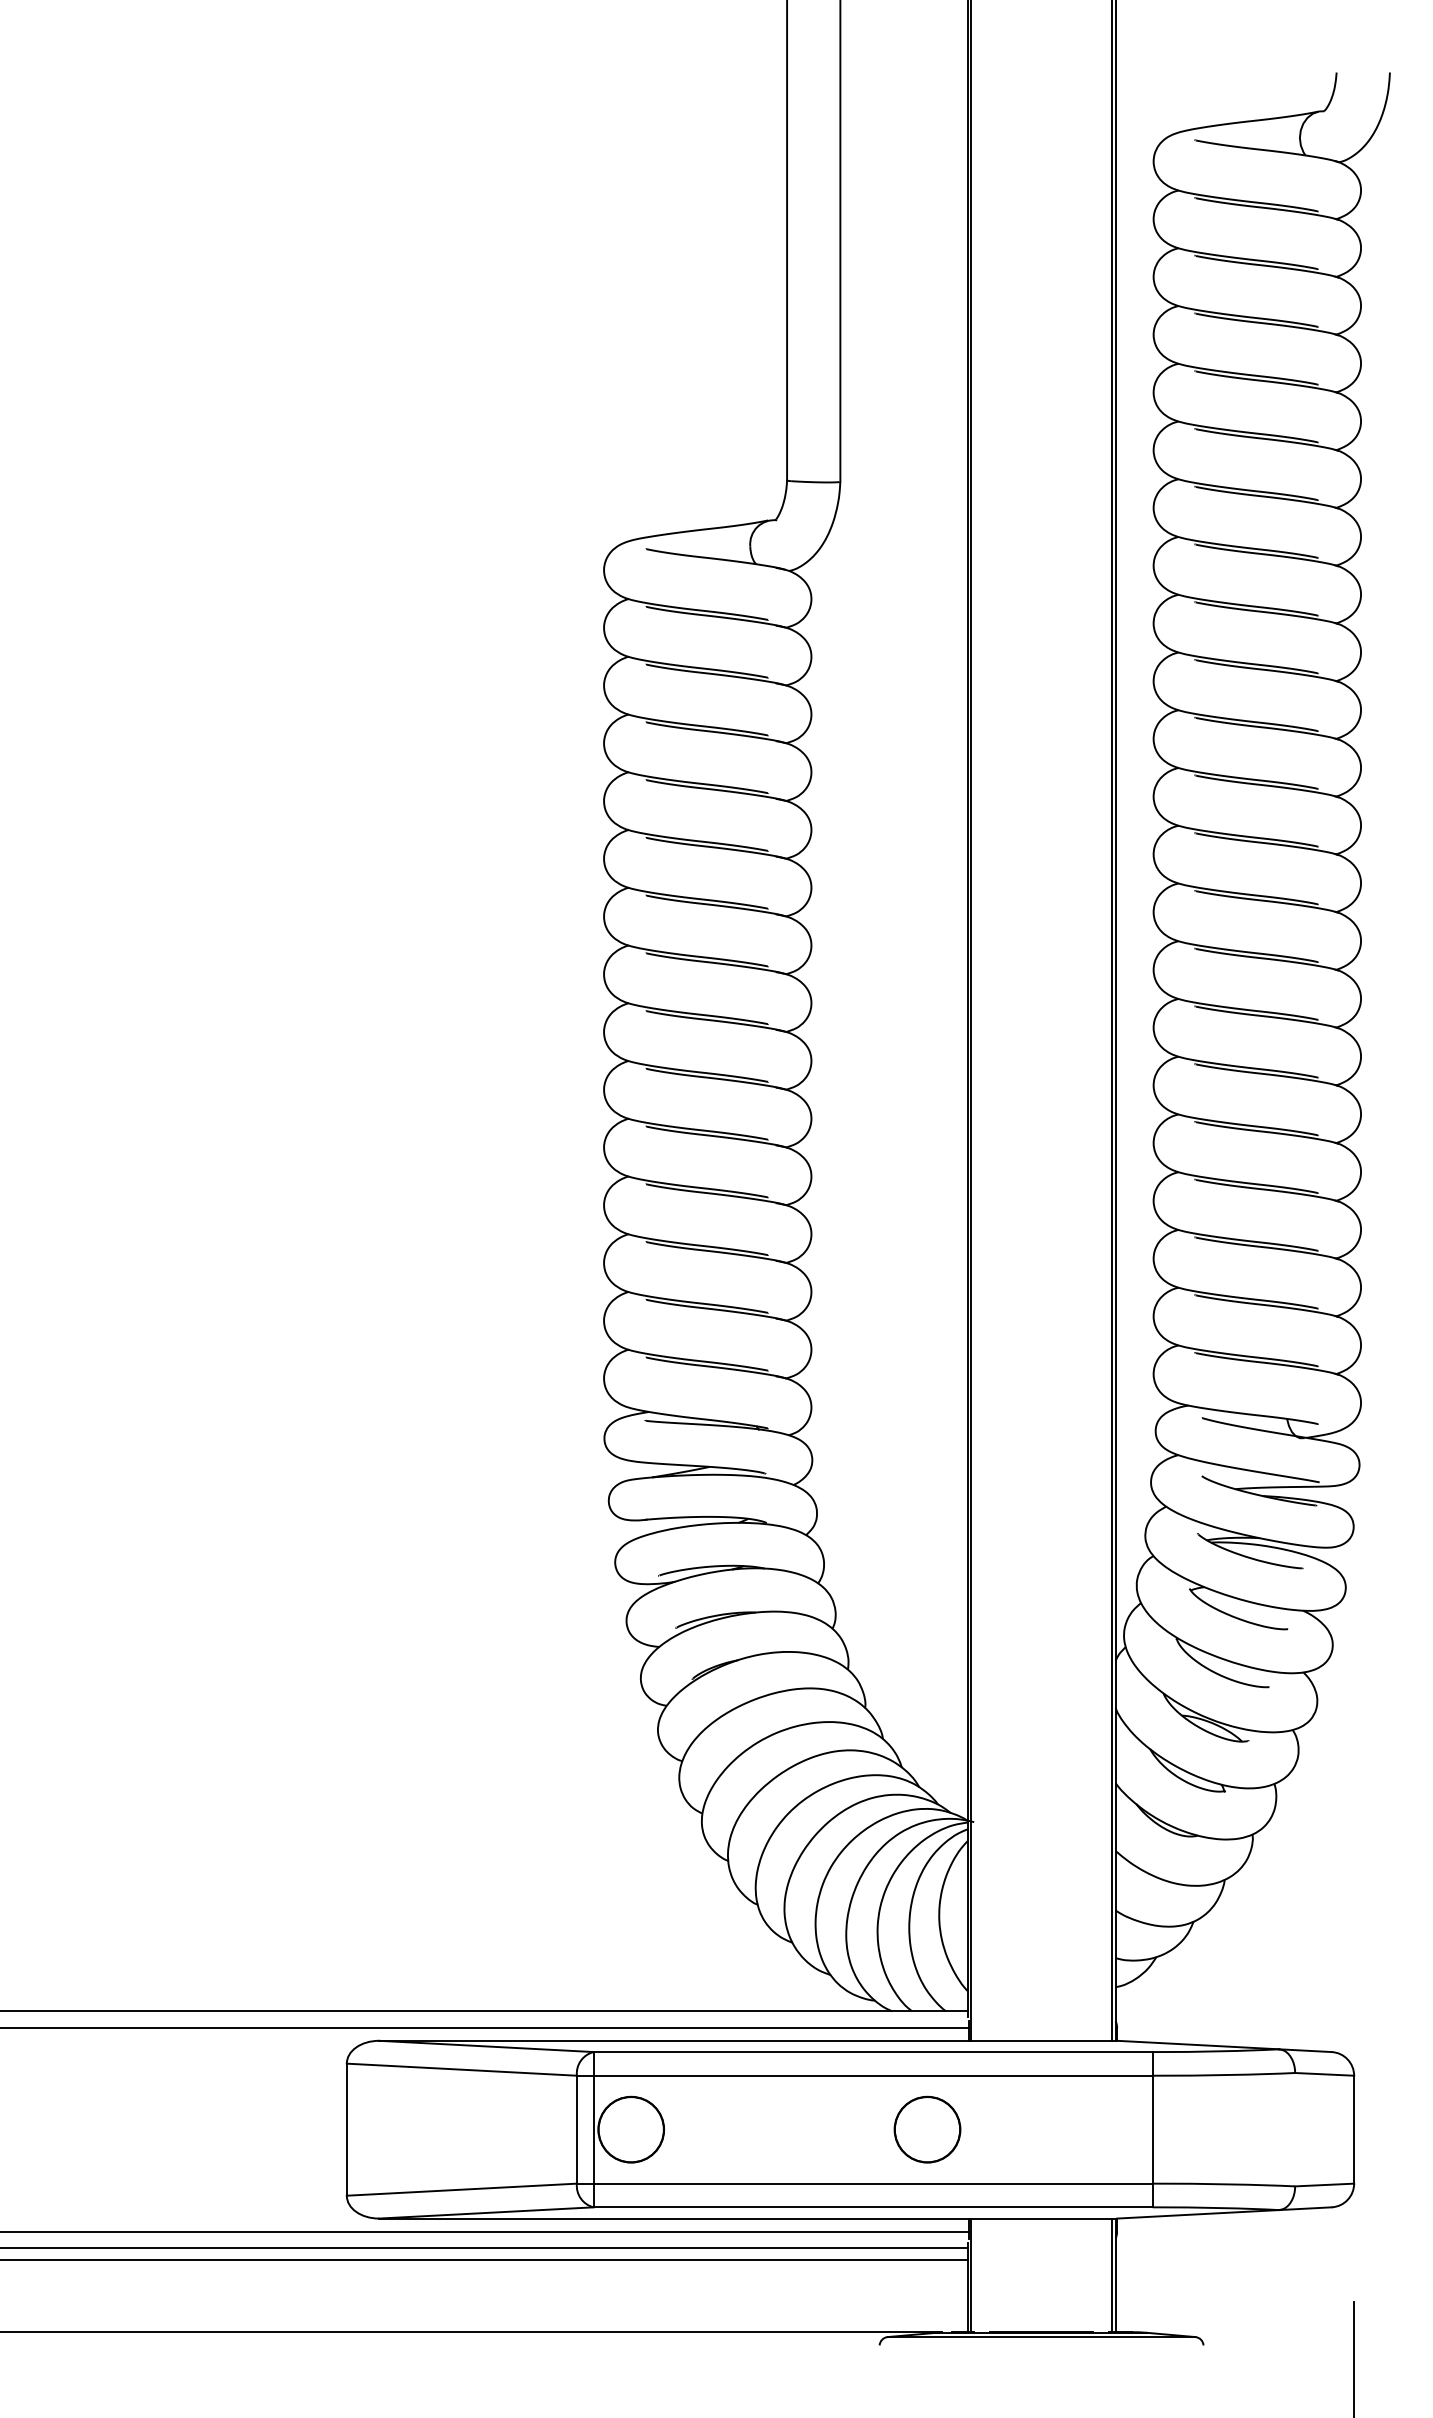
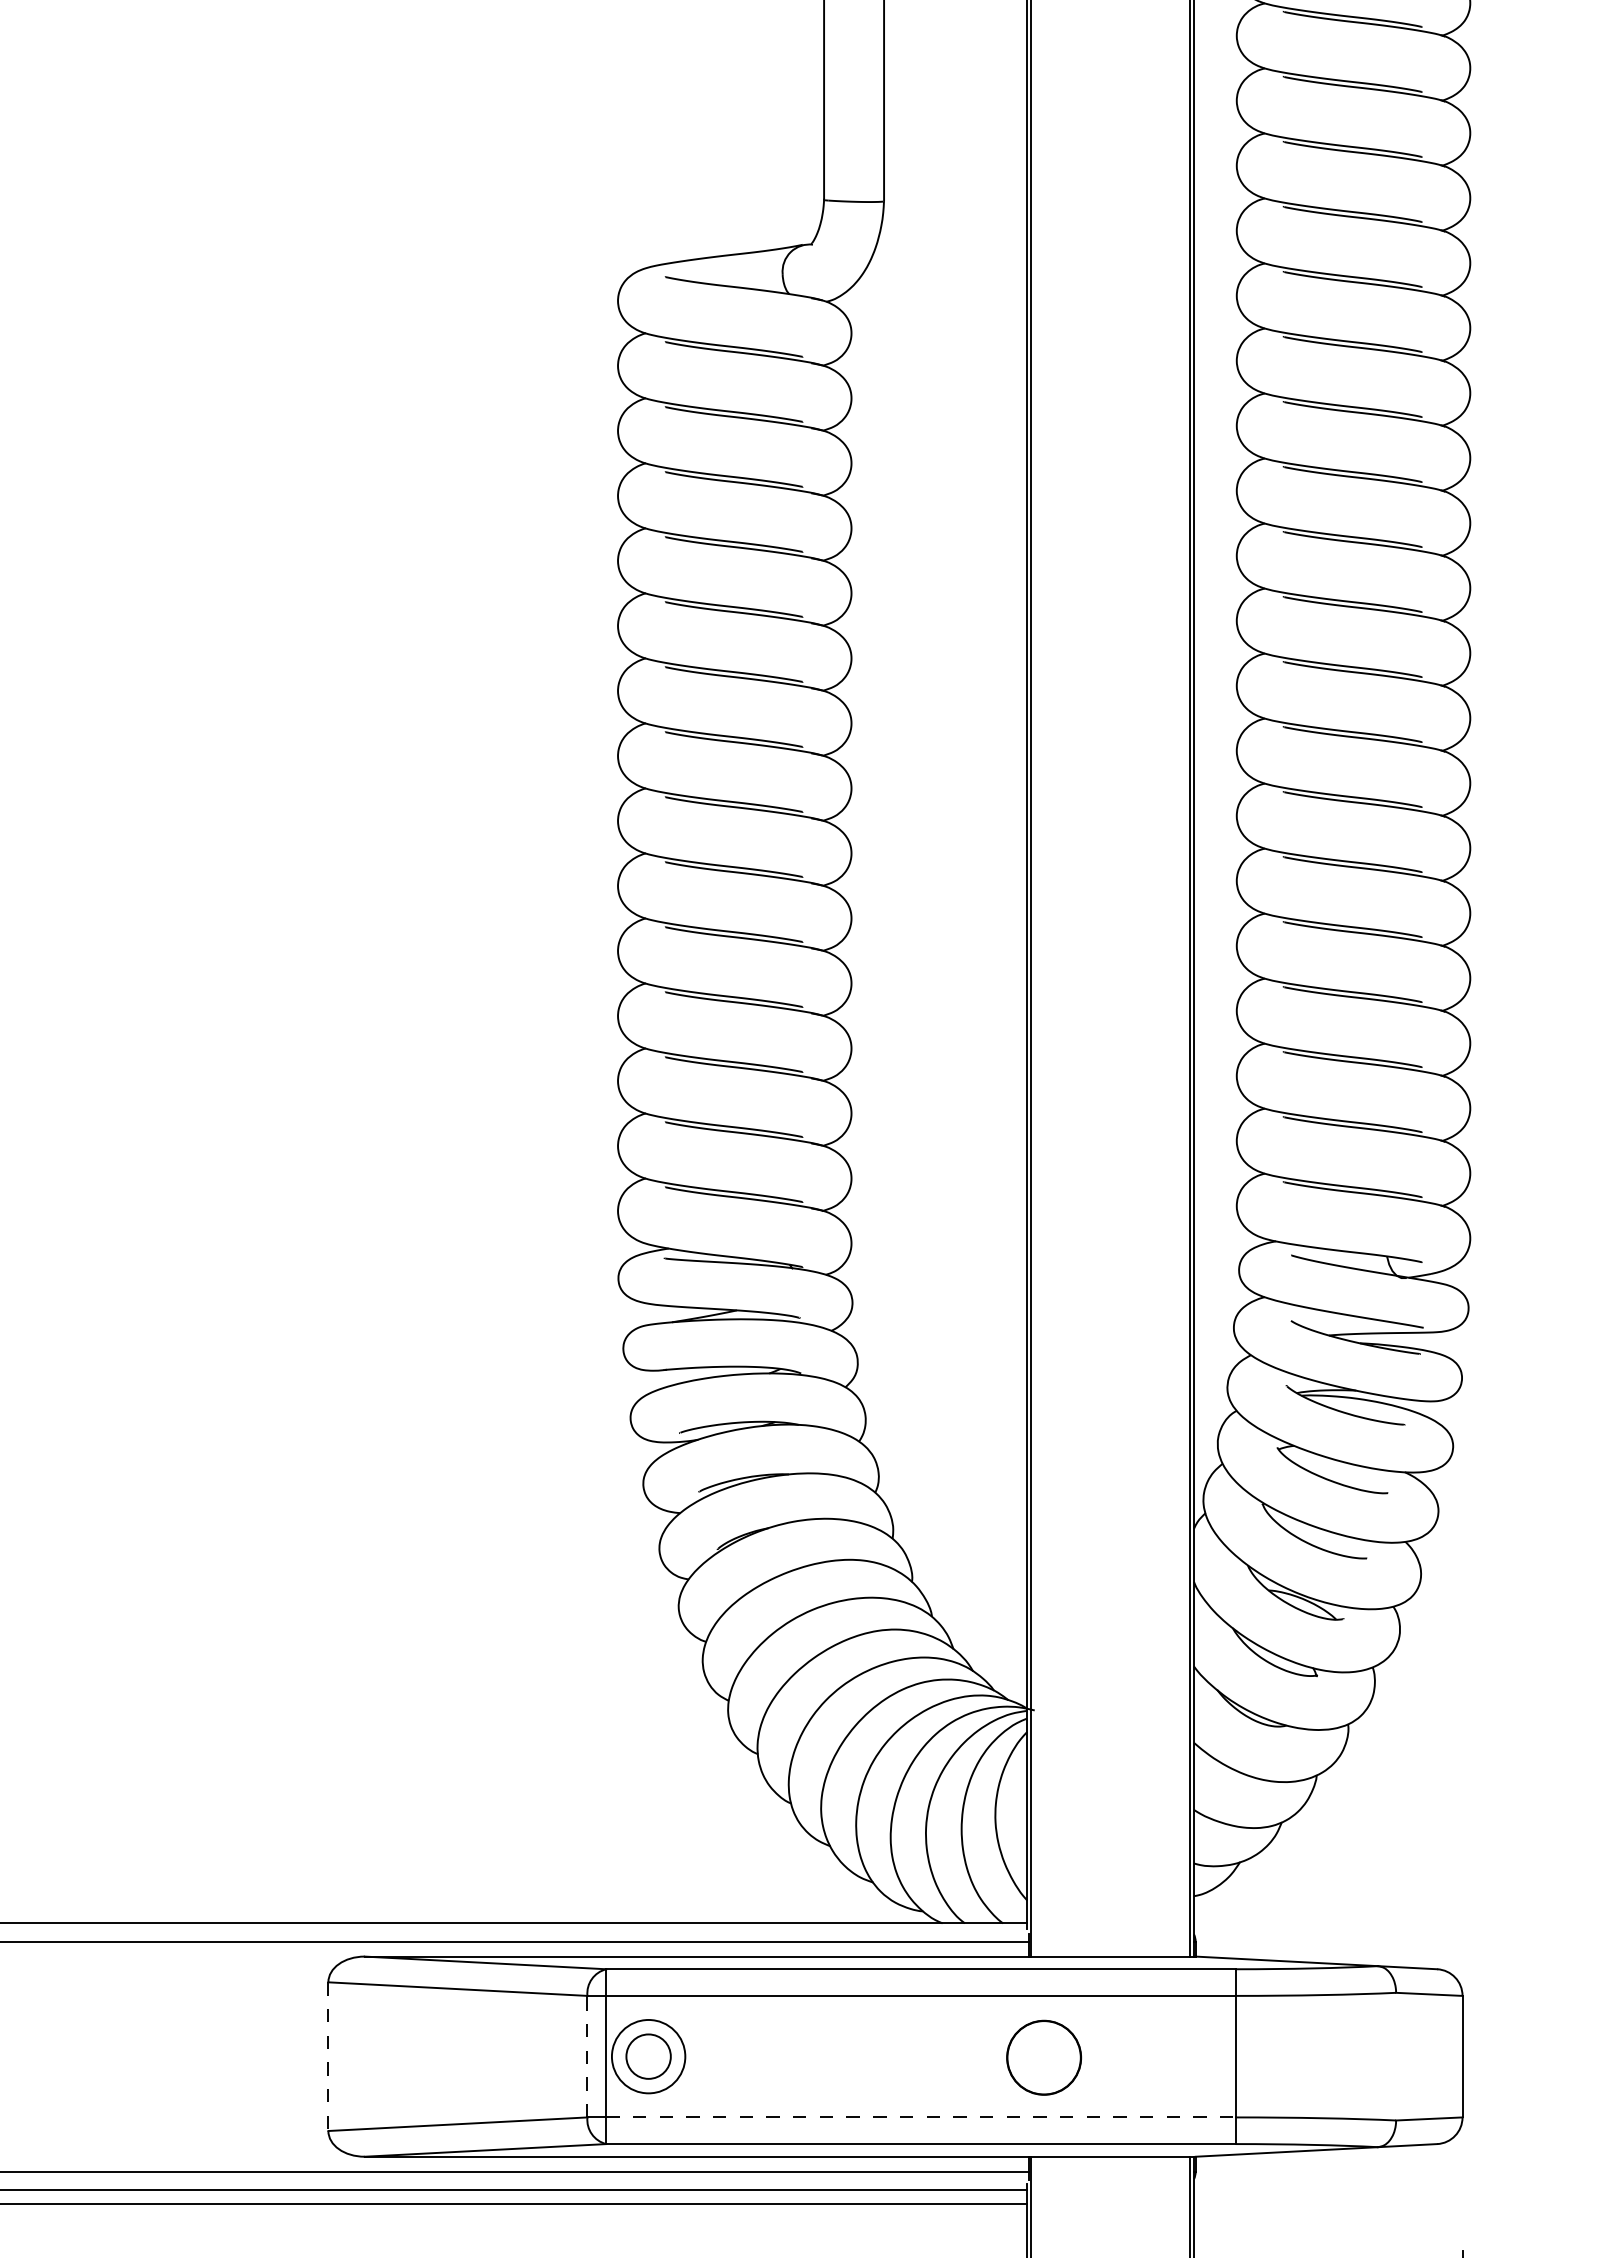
line: (576, 2129) -> (586, 2056), solid -> dashed
circle: (631, 2129) -> (648, 2056), size x0.6
part: (927, 2129) -> (1044, 2057), moved
line: (346, 2130) -> (328, 2057), solid -> dashed
line: (873, 2183) -> (921, 2117), solid -> dashed

